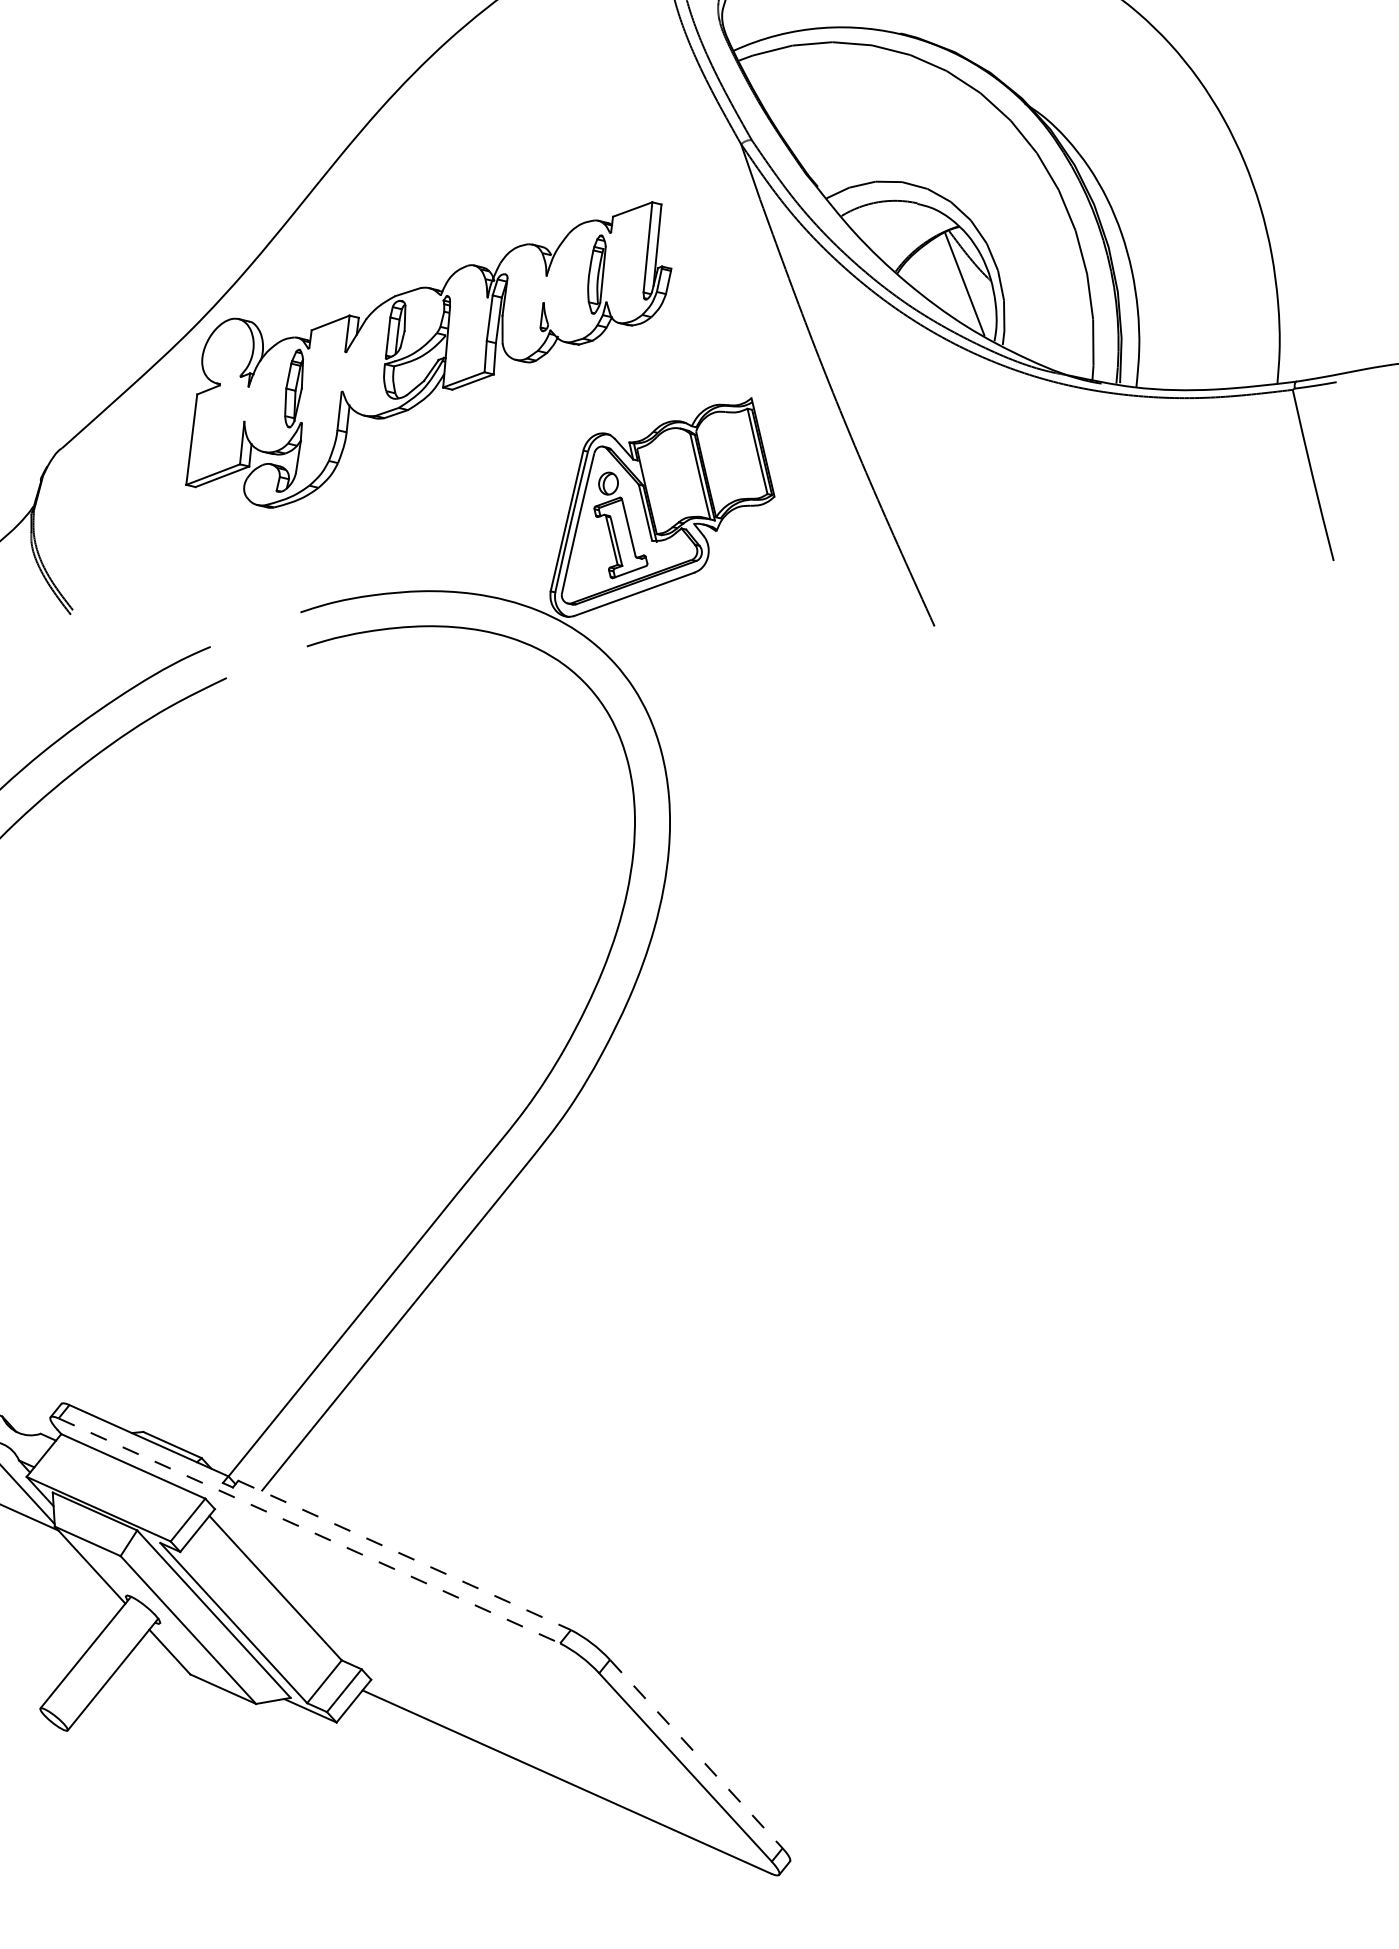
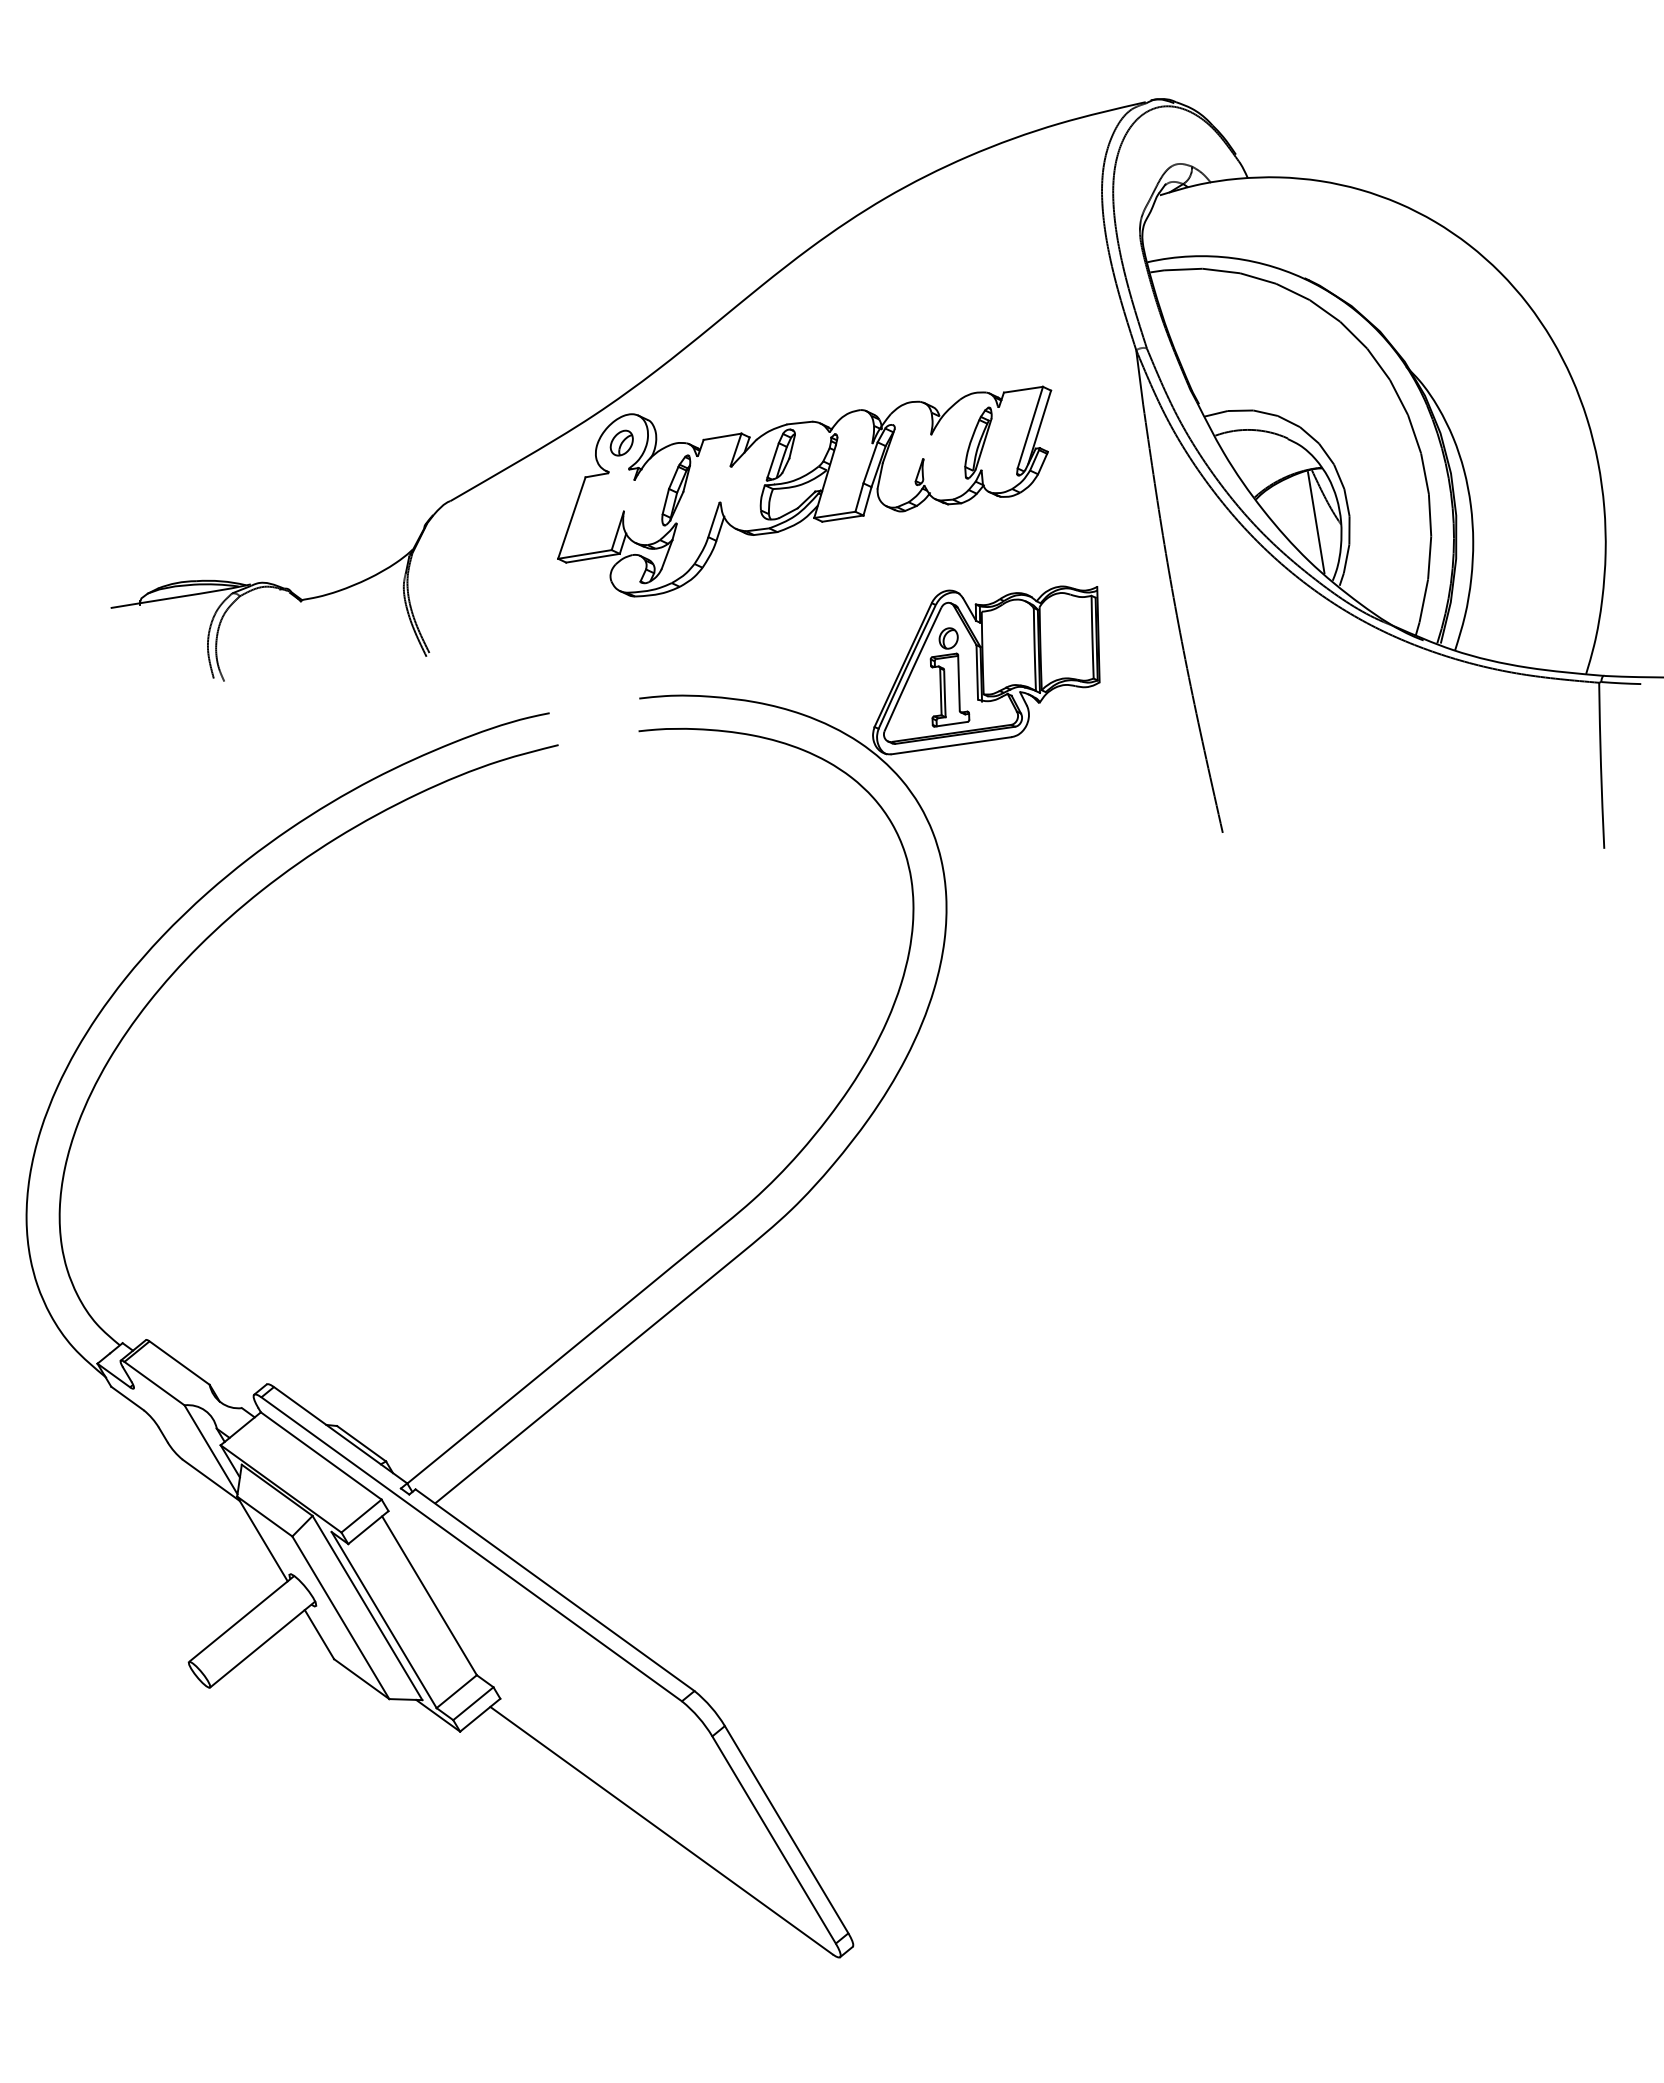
part: (227, 350) -> (621, 442), added
line: (310, 1530) -> (472, 1549), dashed -> solid
line: (405, 1555) -> (555, 1590), dashed -> solid
line: (696, 1753) -> (786, 1829), dashed -> solid

